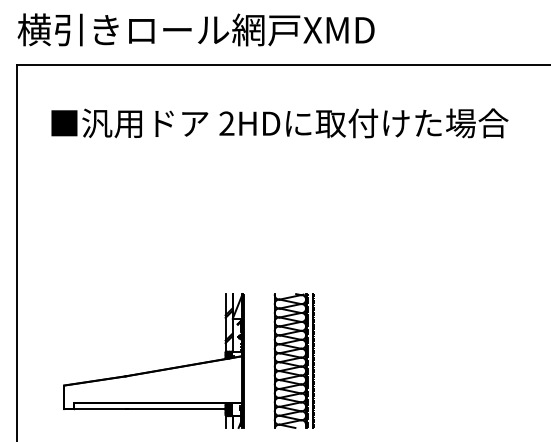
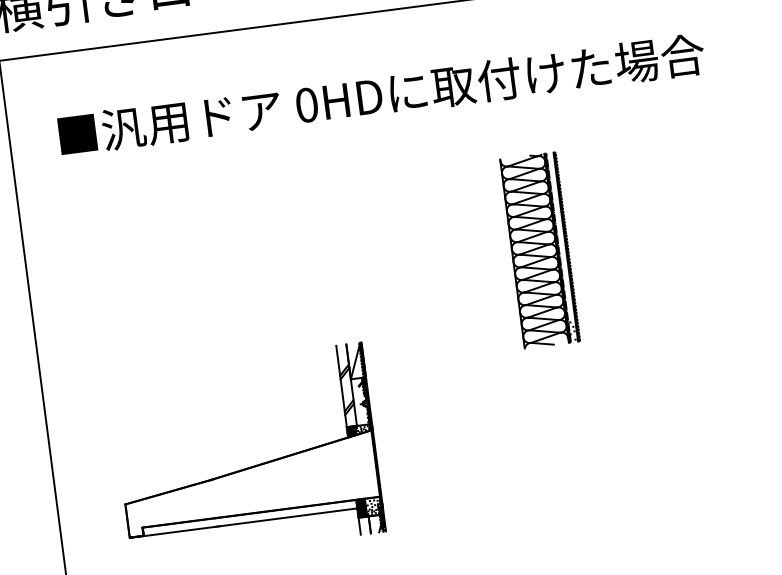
text: (226, 123) -> (306, 105), 2HD -> 0HD
part: (293, 360) -> (538, 249), moved

